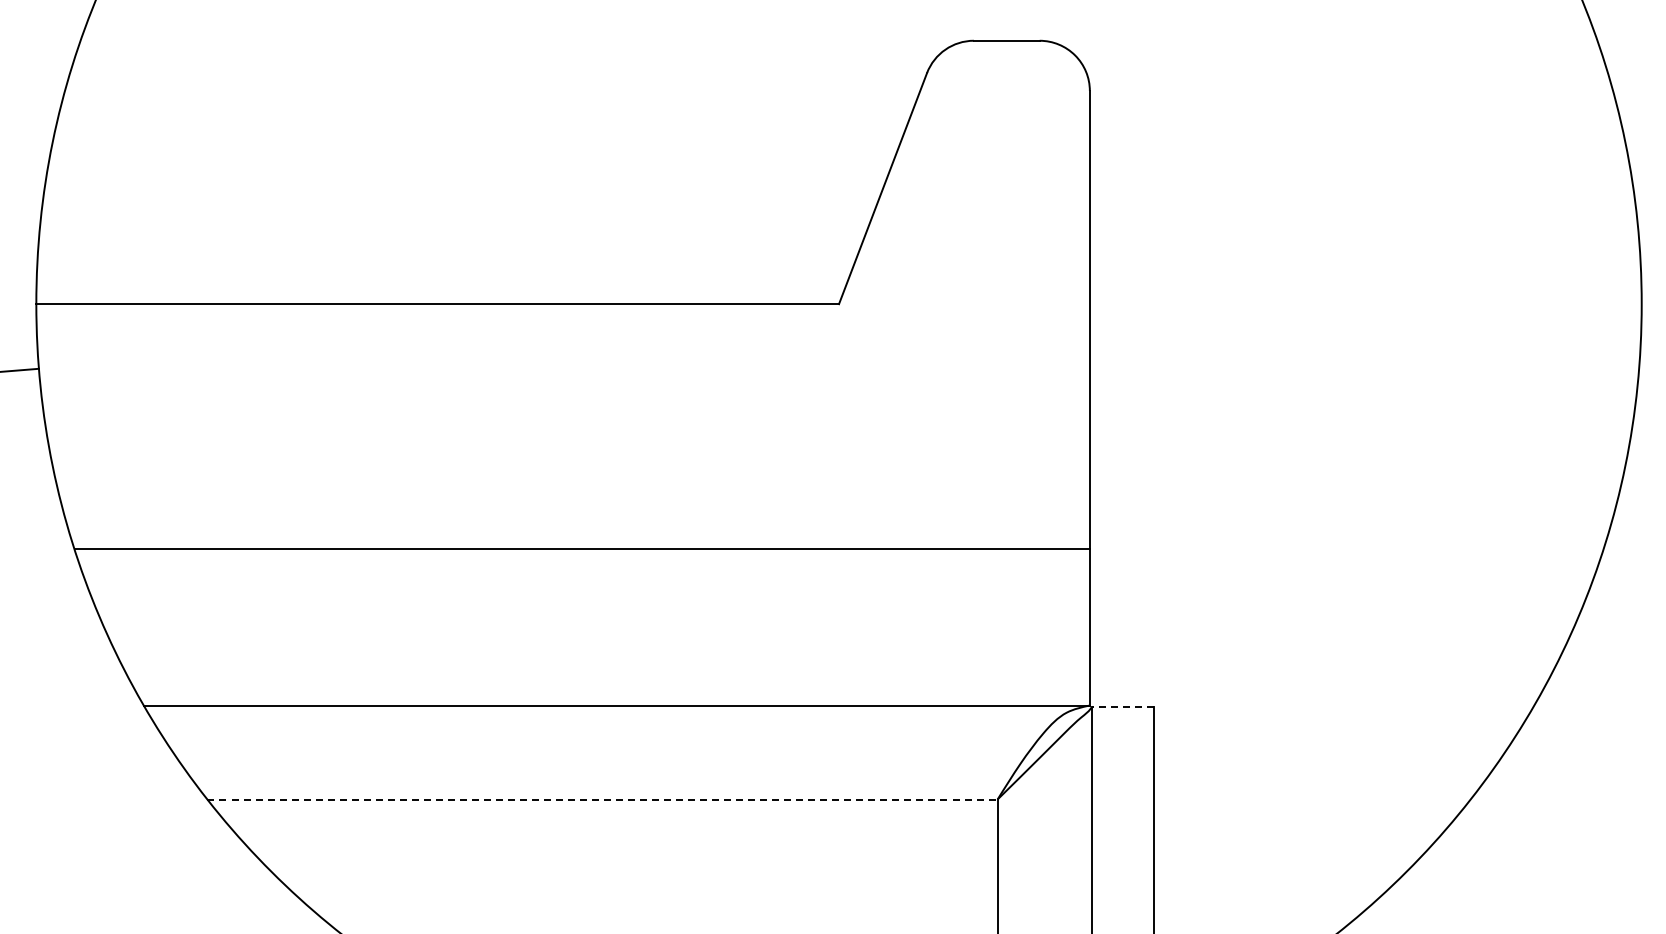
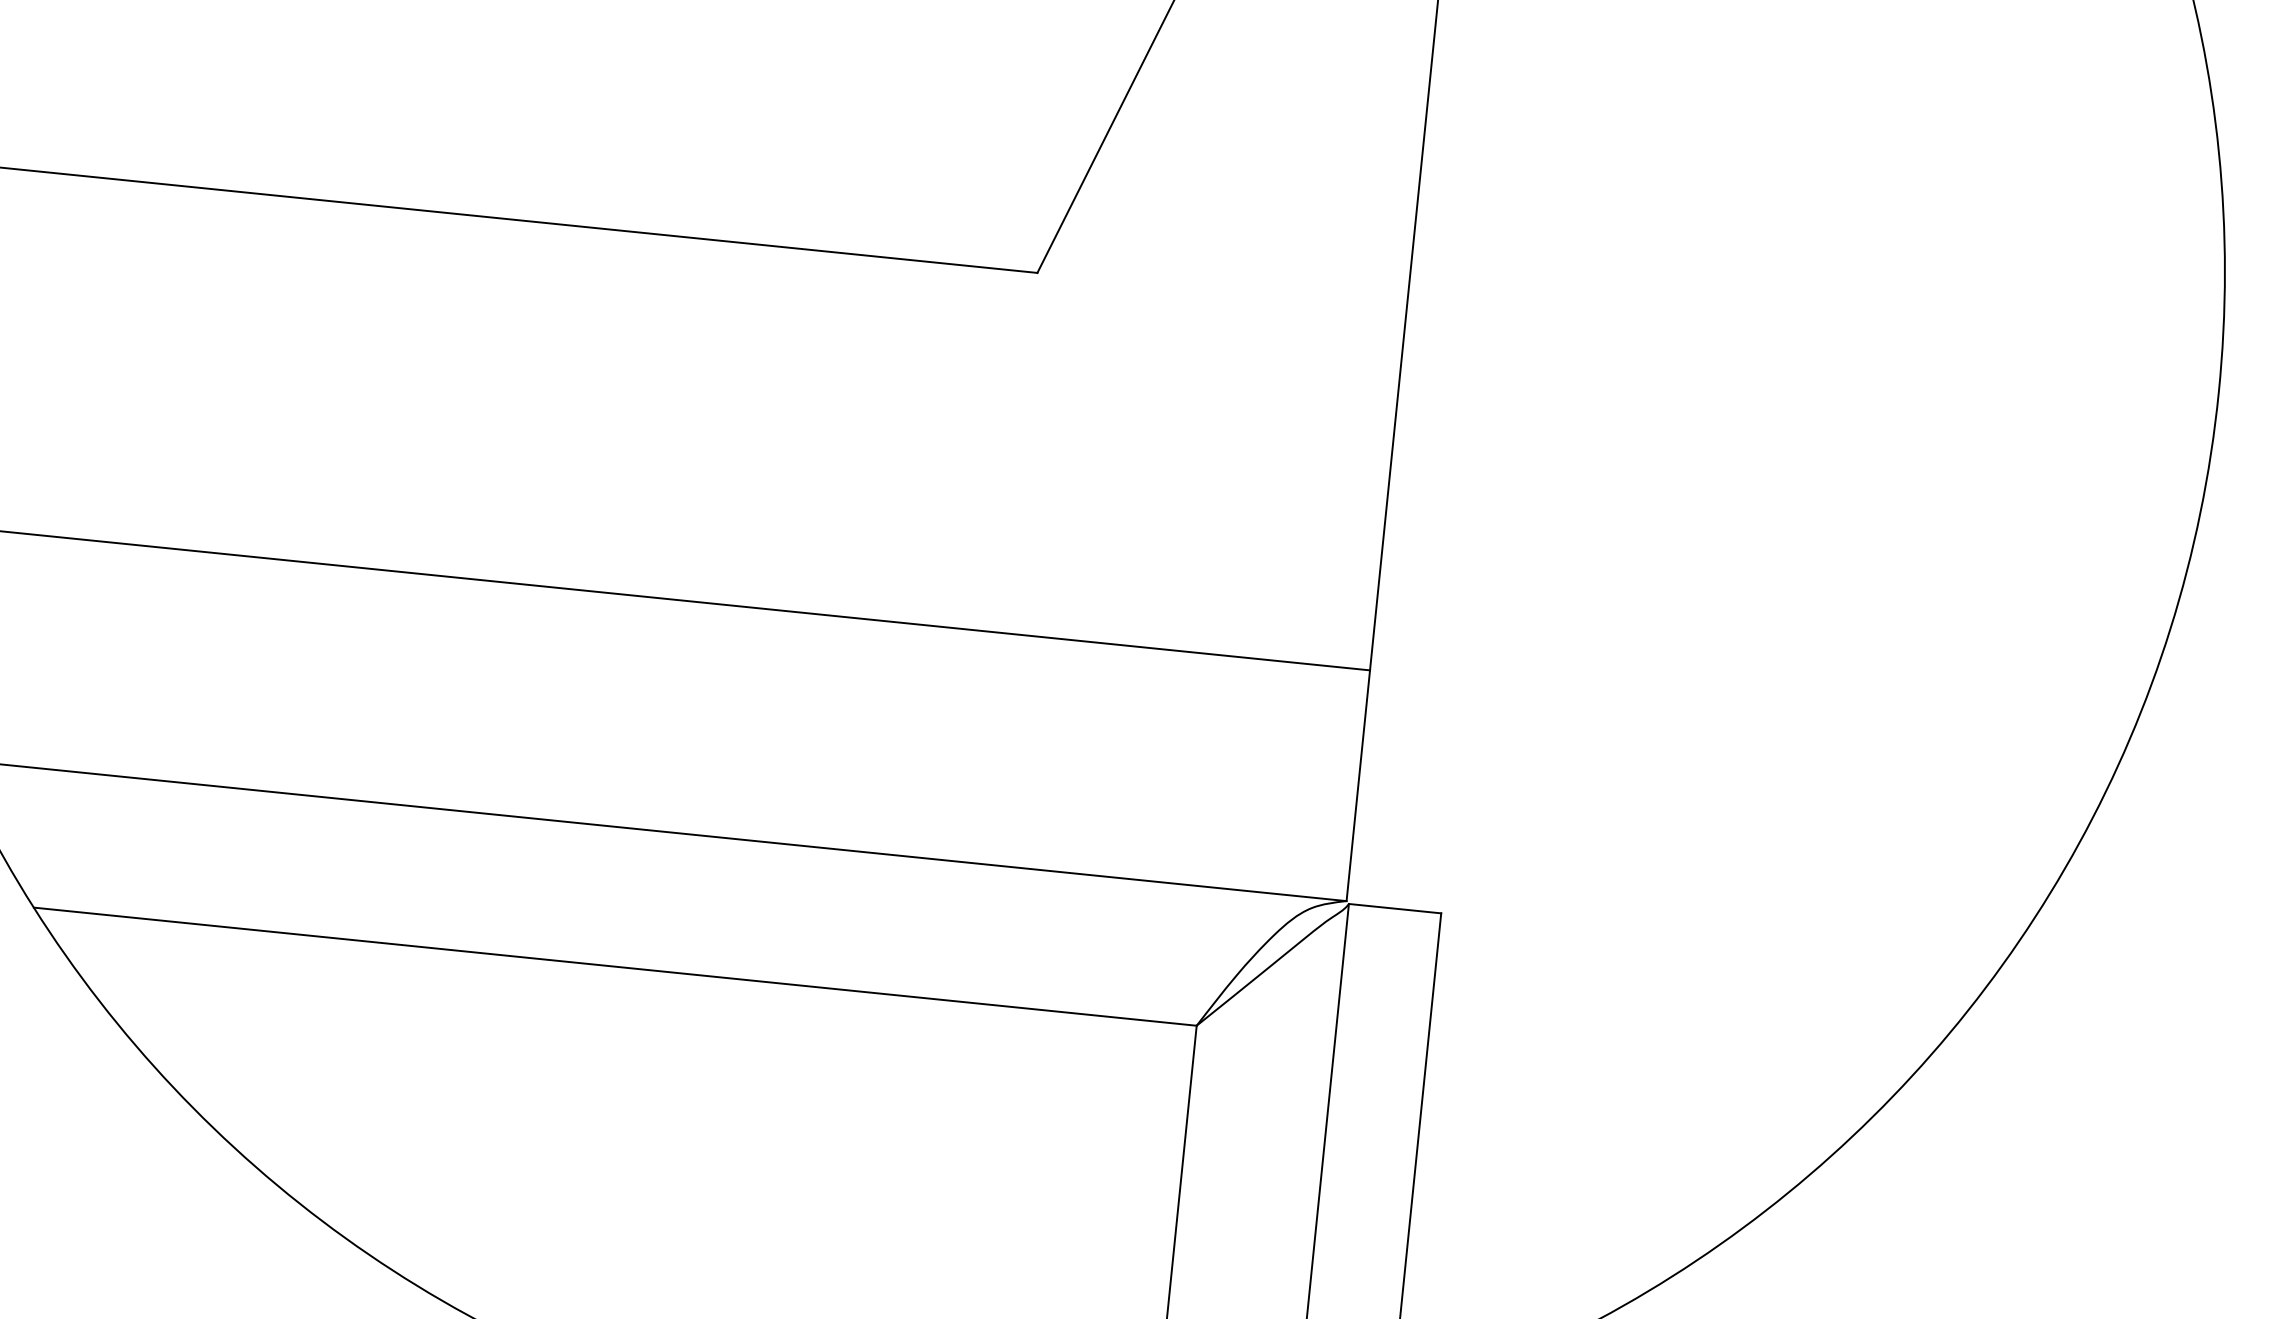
line: (1122, 707) -> (1394, 908), dashed -> solid
line: (603, 799) -> (616, 966), dashed -> solid

